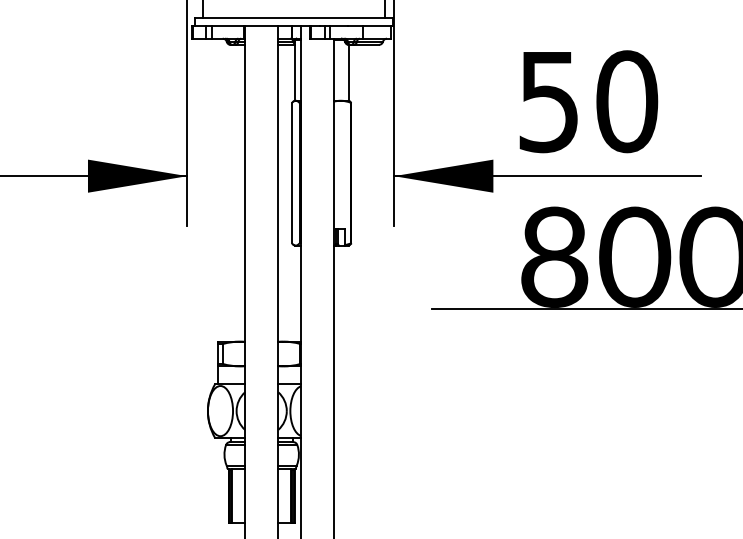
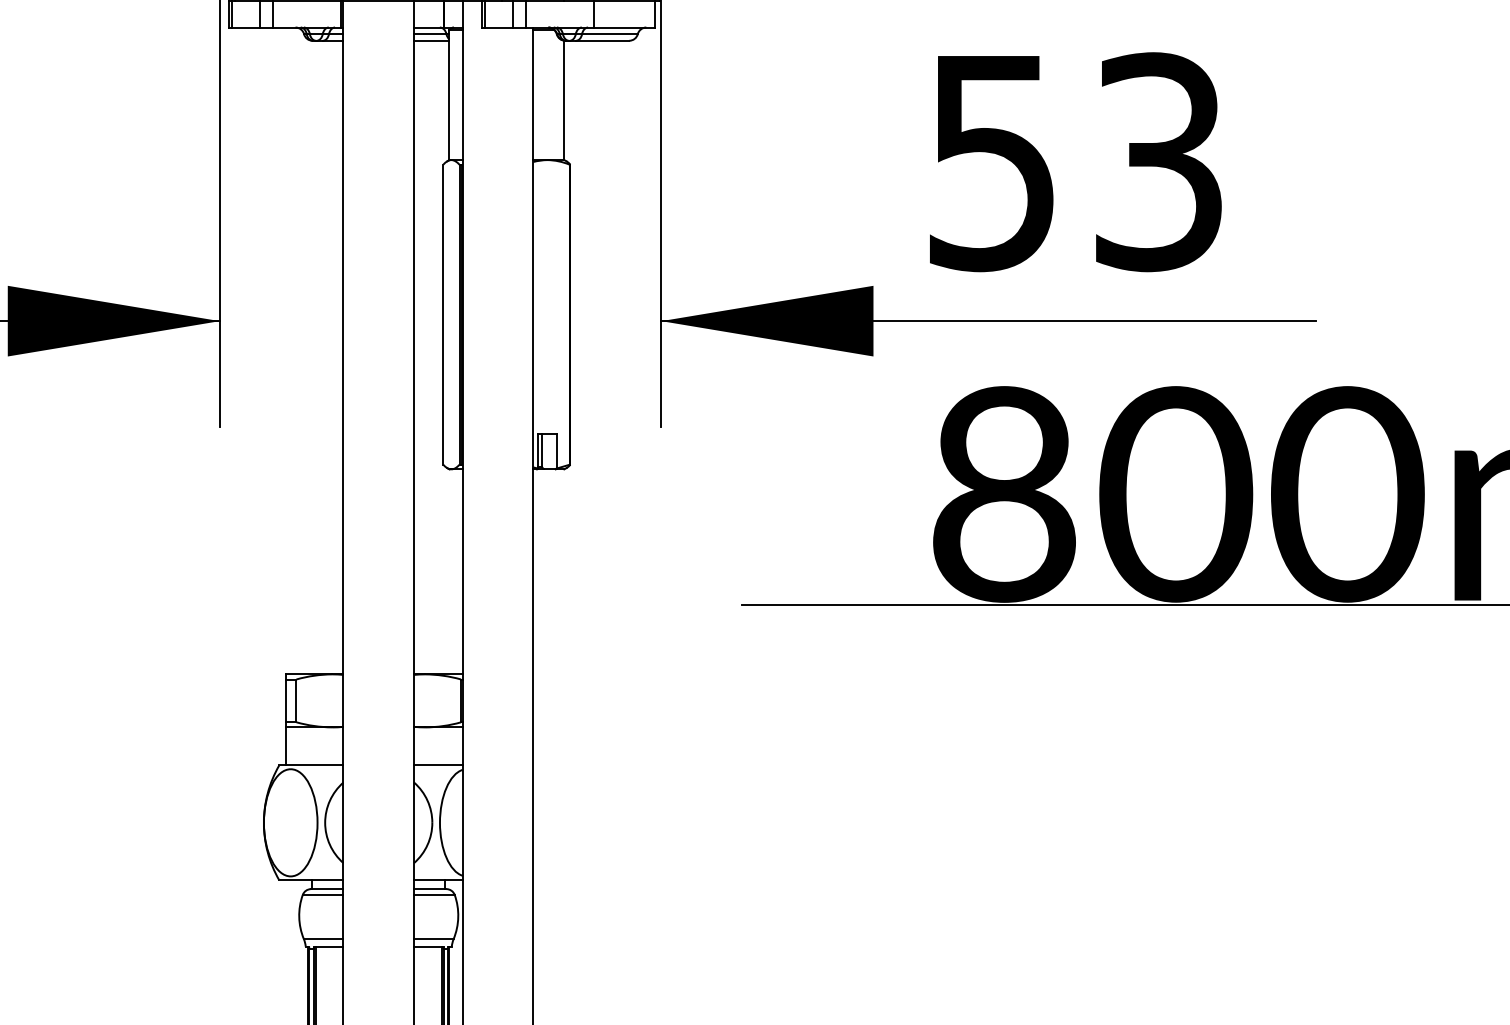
text: (627, 101) -> (1159, 161), 50 -> 53

